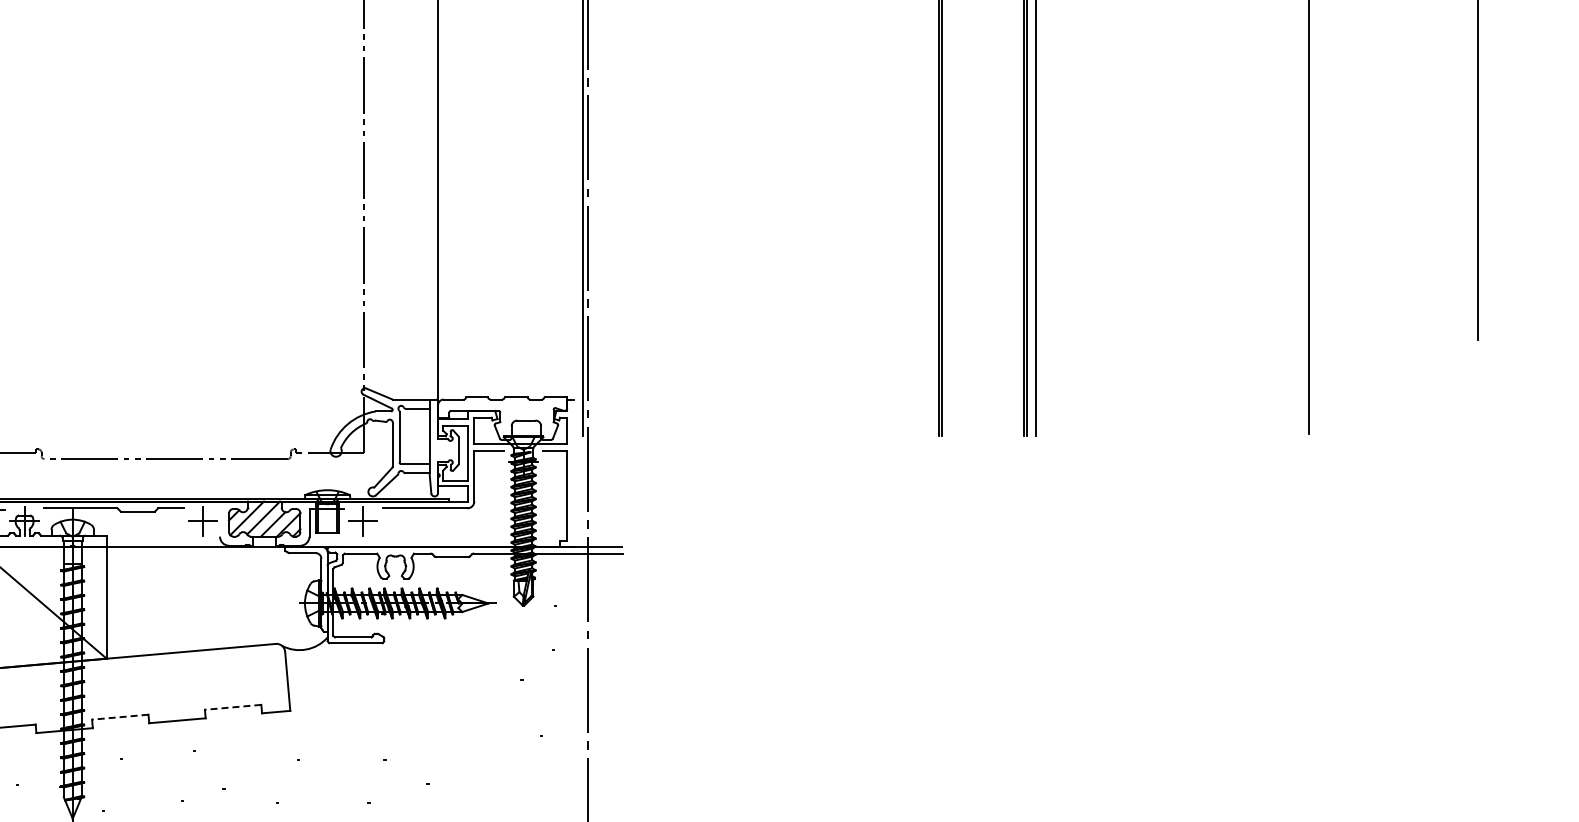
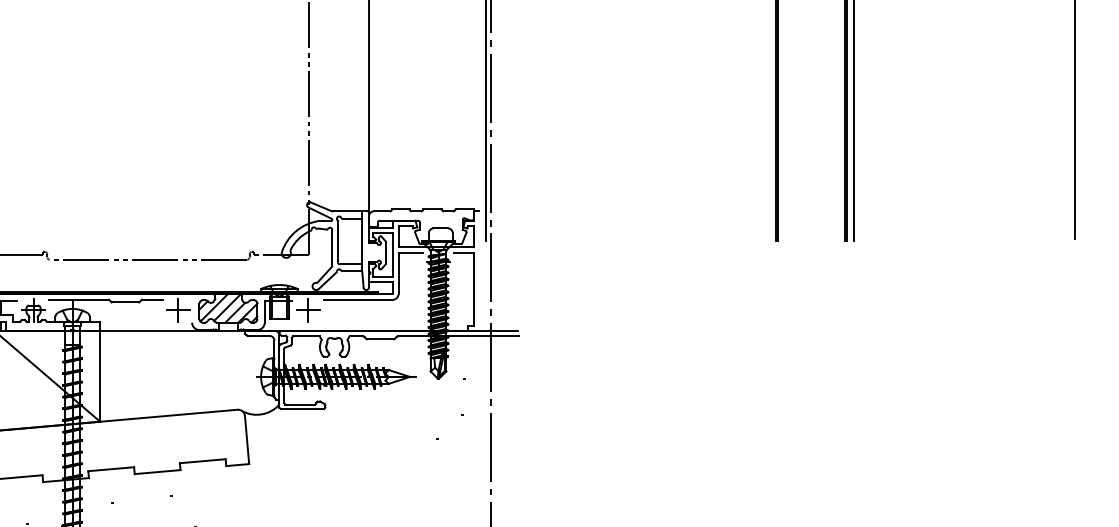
line: (232, 707) -> (202, 461), dashed -> solid
line: (119, 717) -> (110, 469), dashed -> solid

